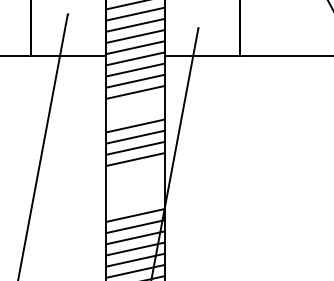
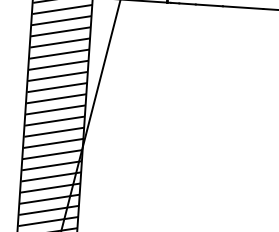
line: (135, 103) -> (59, 42), added
line: (135, 114) -> (59, 53), added
line: (135, 170) -> (55, 109), added
line: (135, 181) -> (54, 120), added
line: (135, 192) -> (54, 131), added
line: (135, 203) -> (53, 142), added

